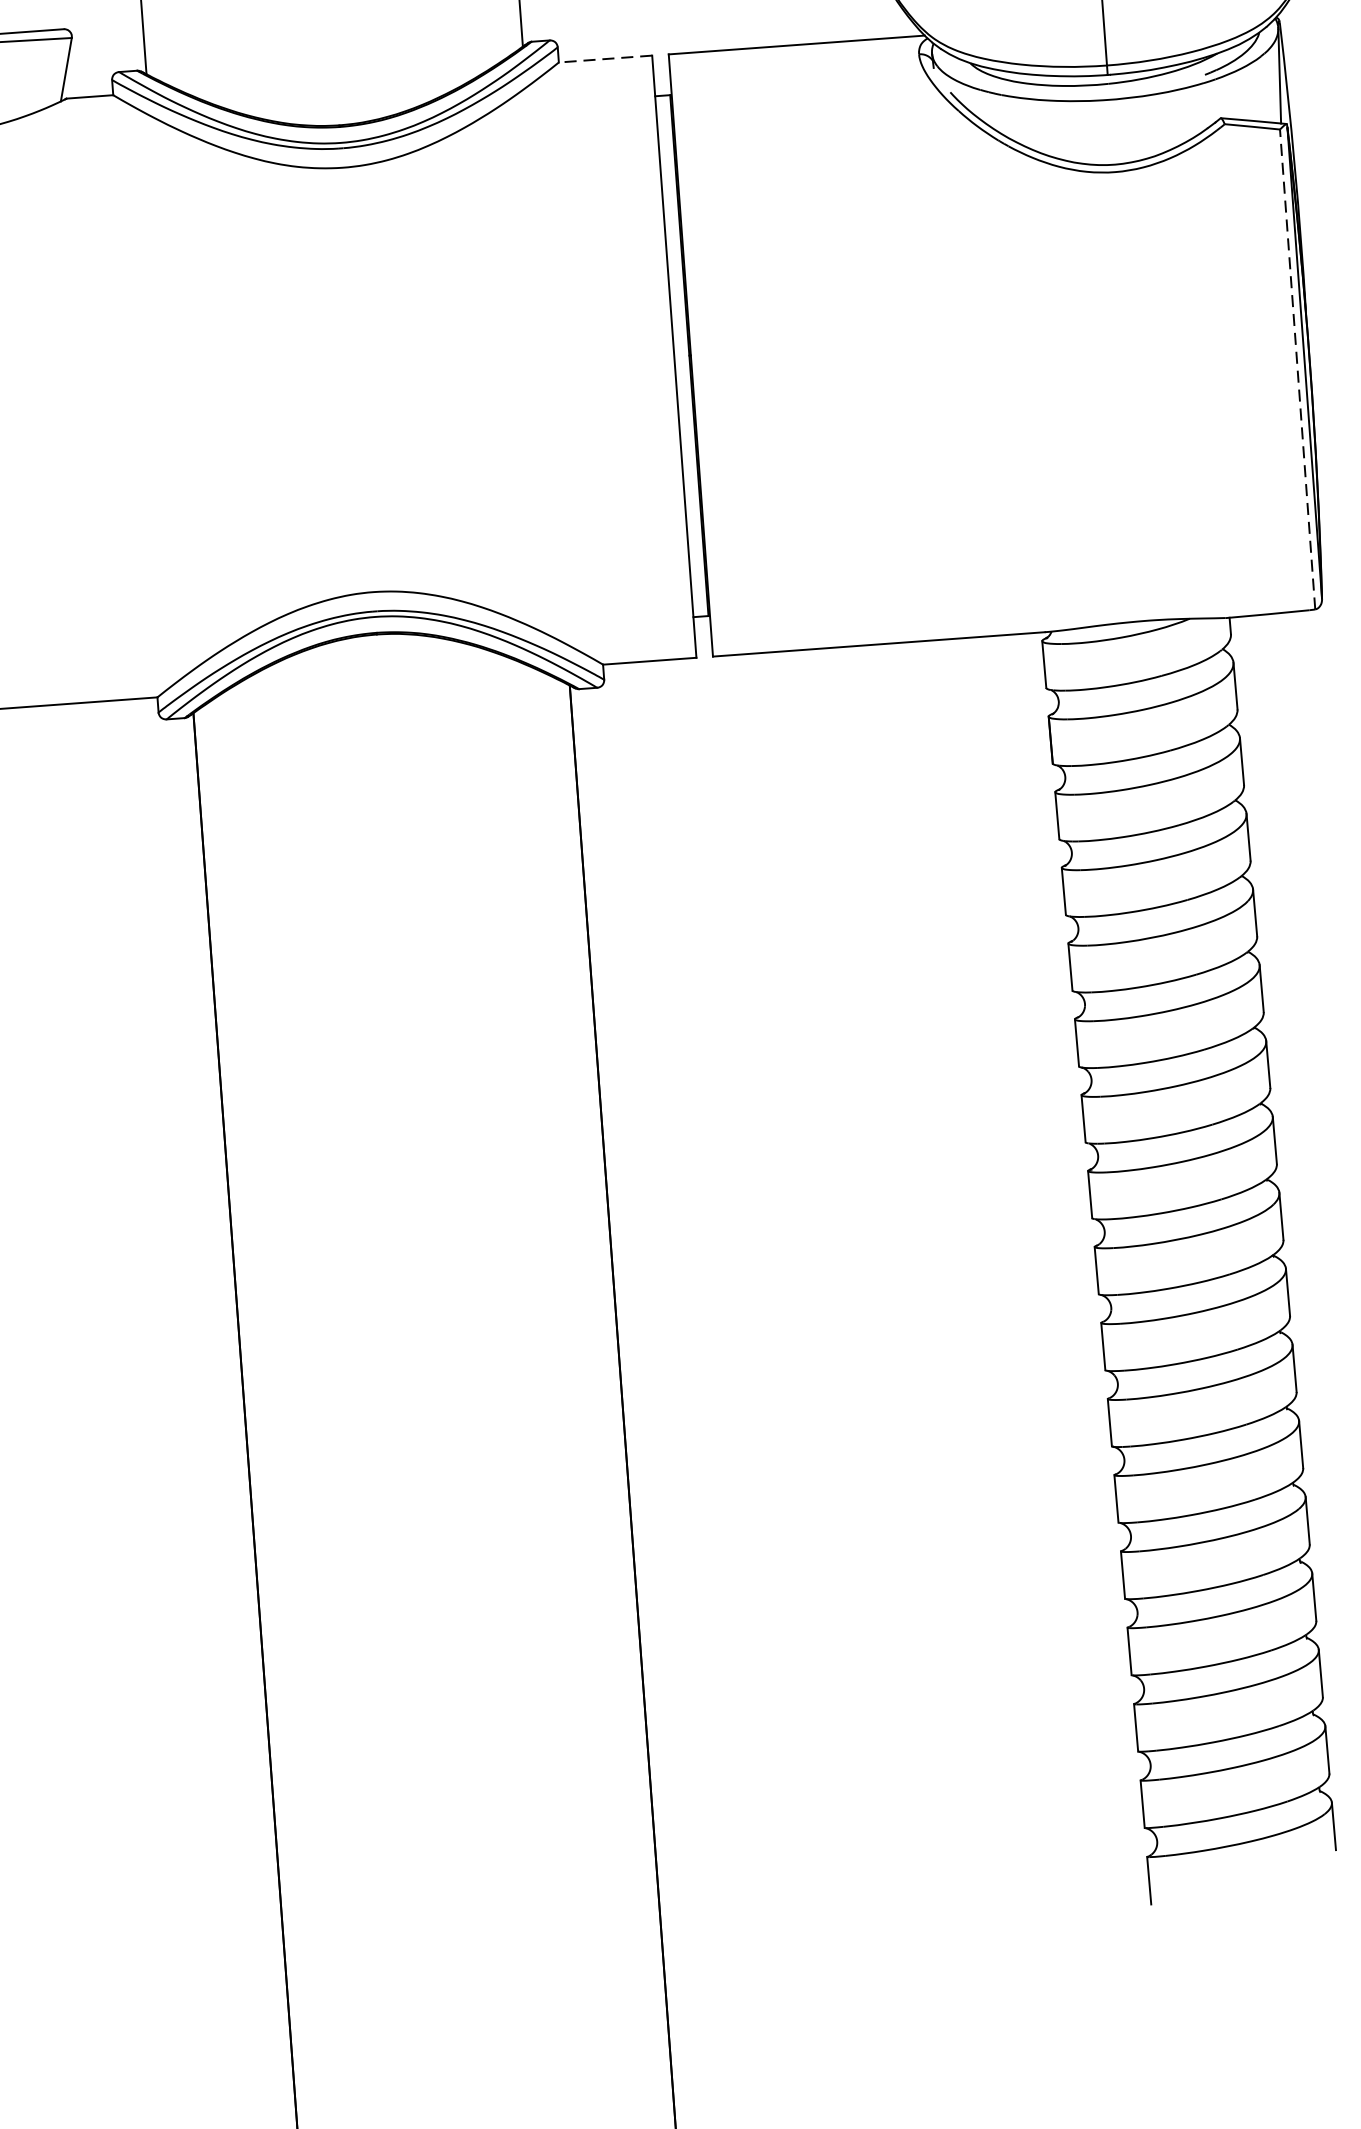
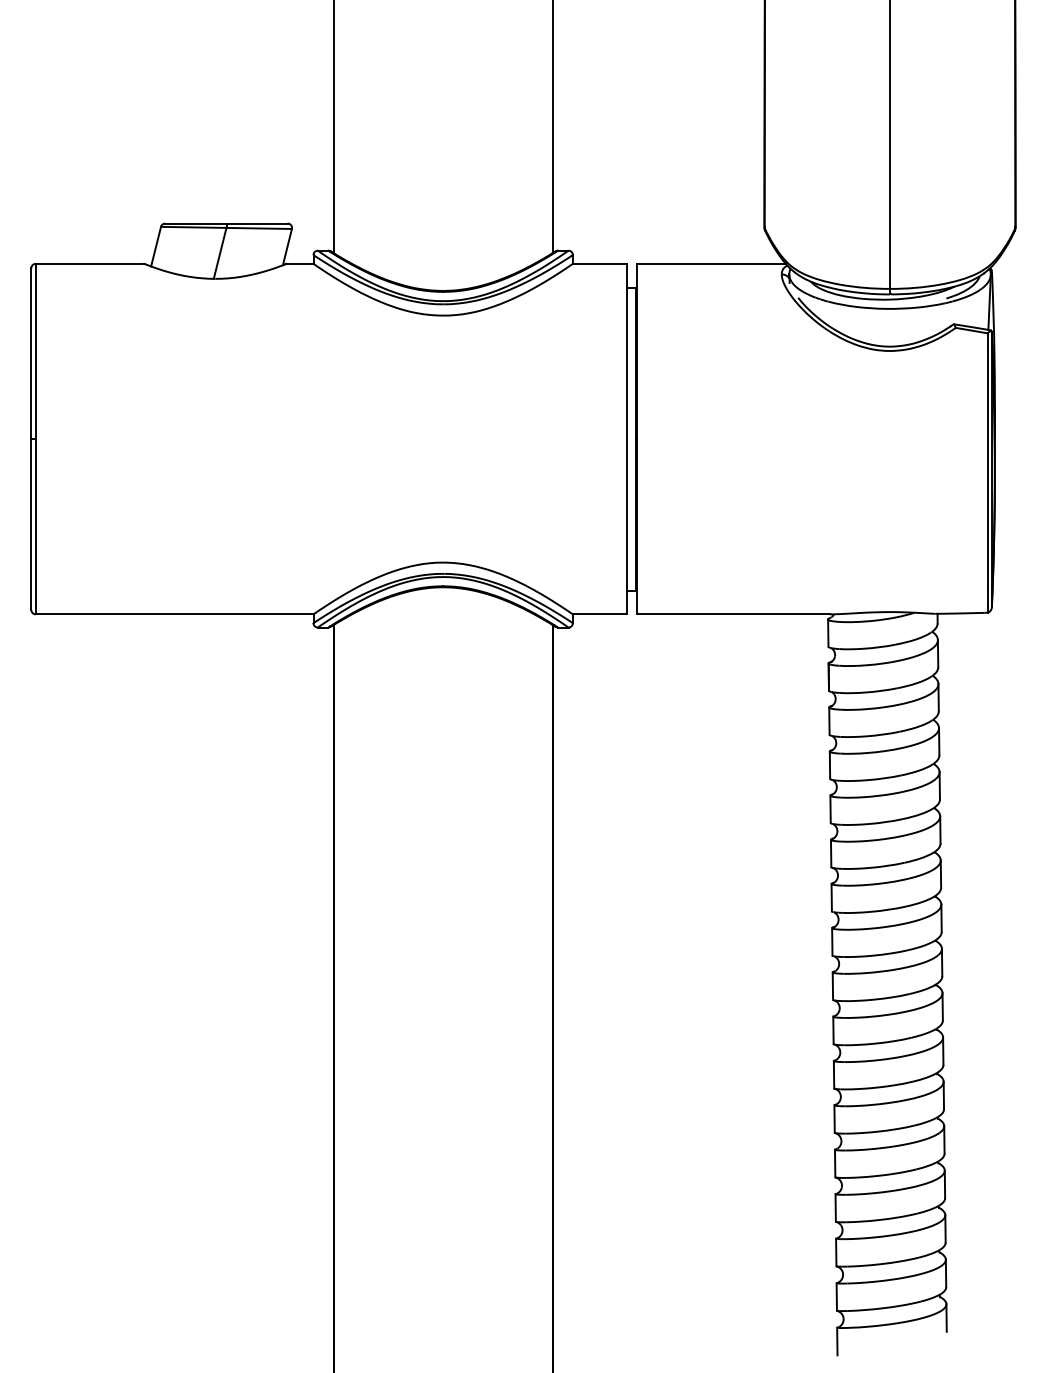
line: (604, 58) -> (599, 263), dashed -> solid
line: (1297, 370) -> (987, 473), dashed -> solid

